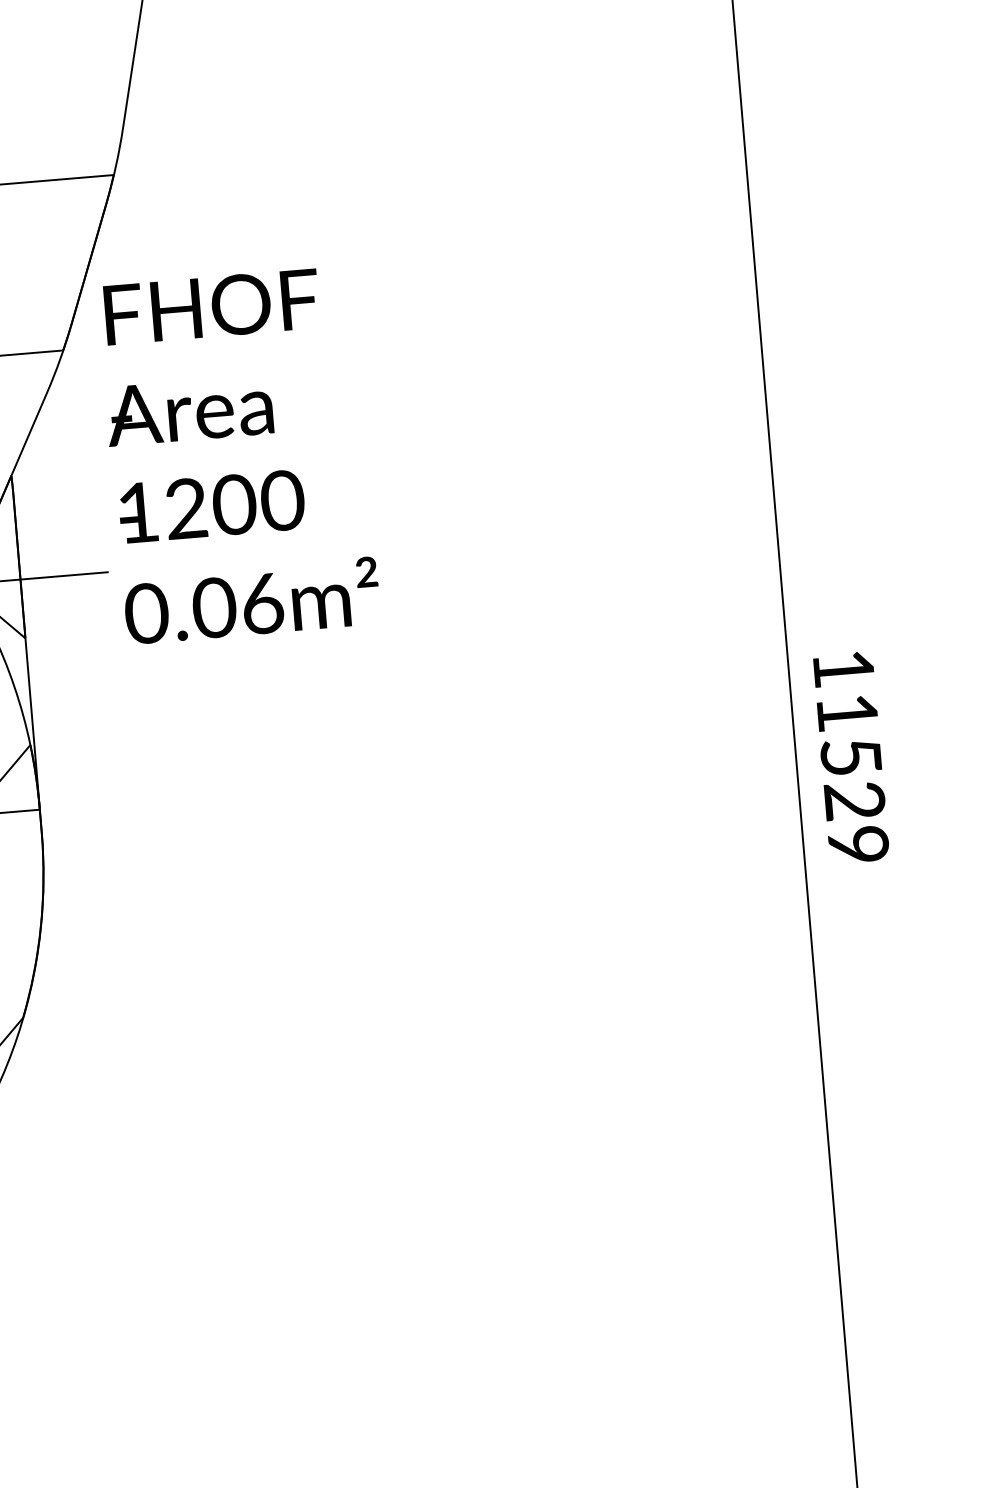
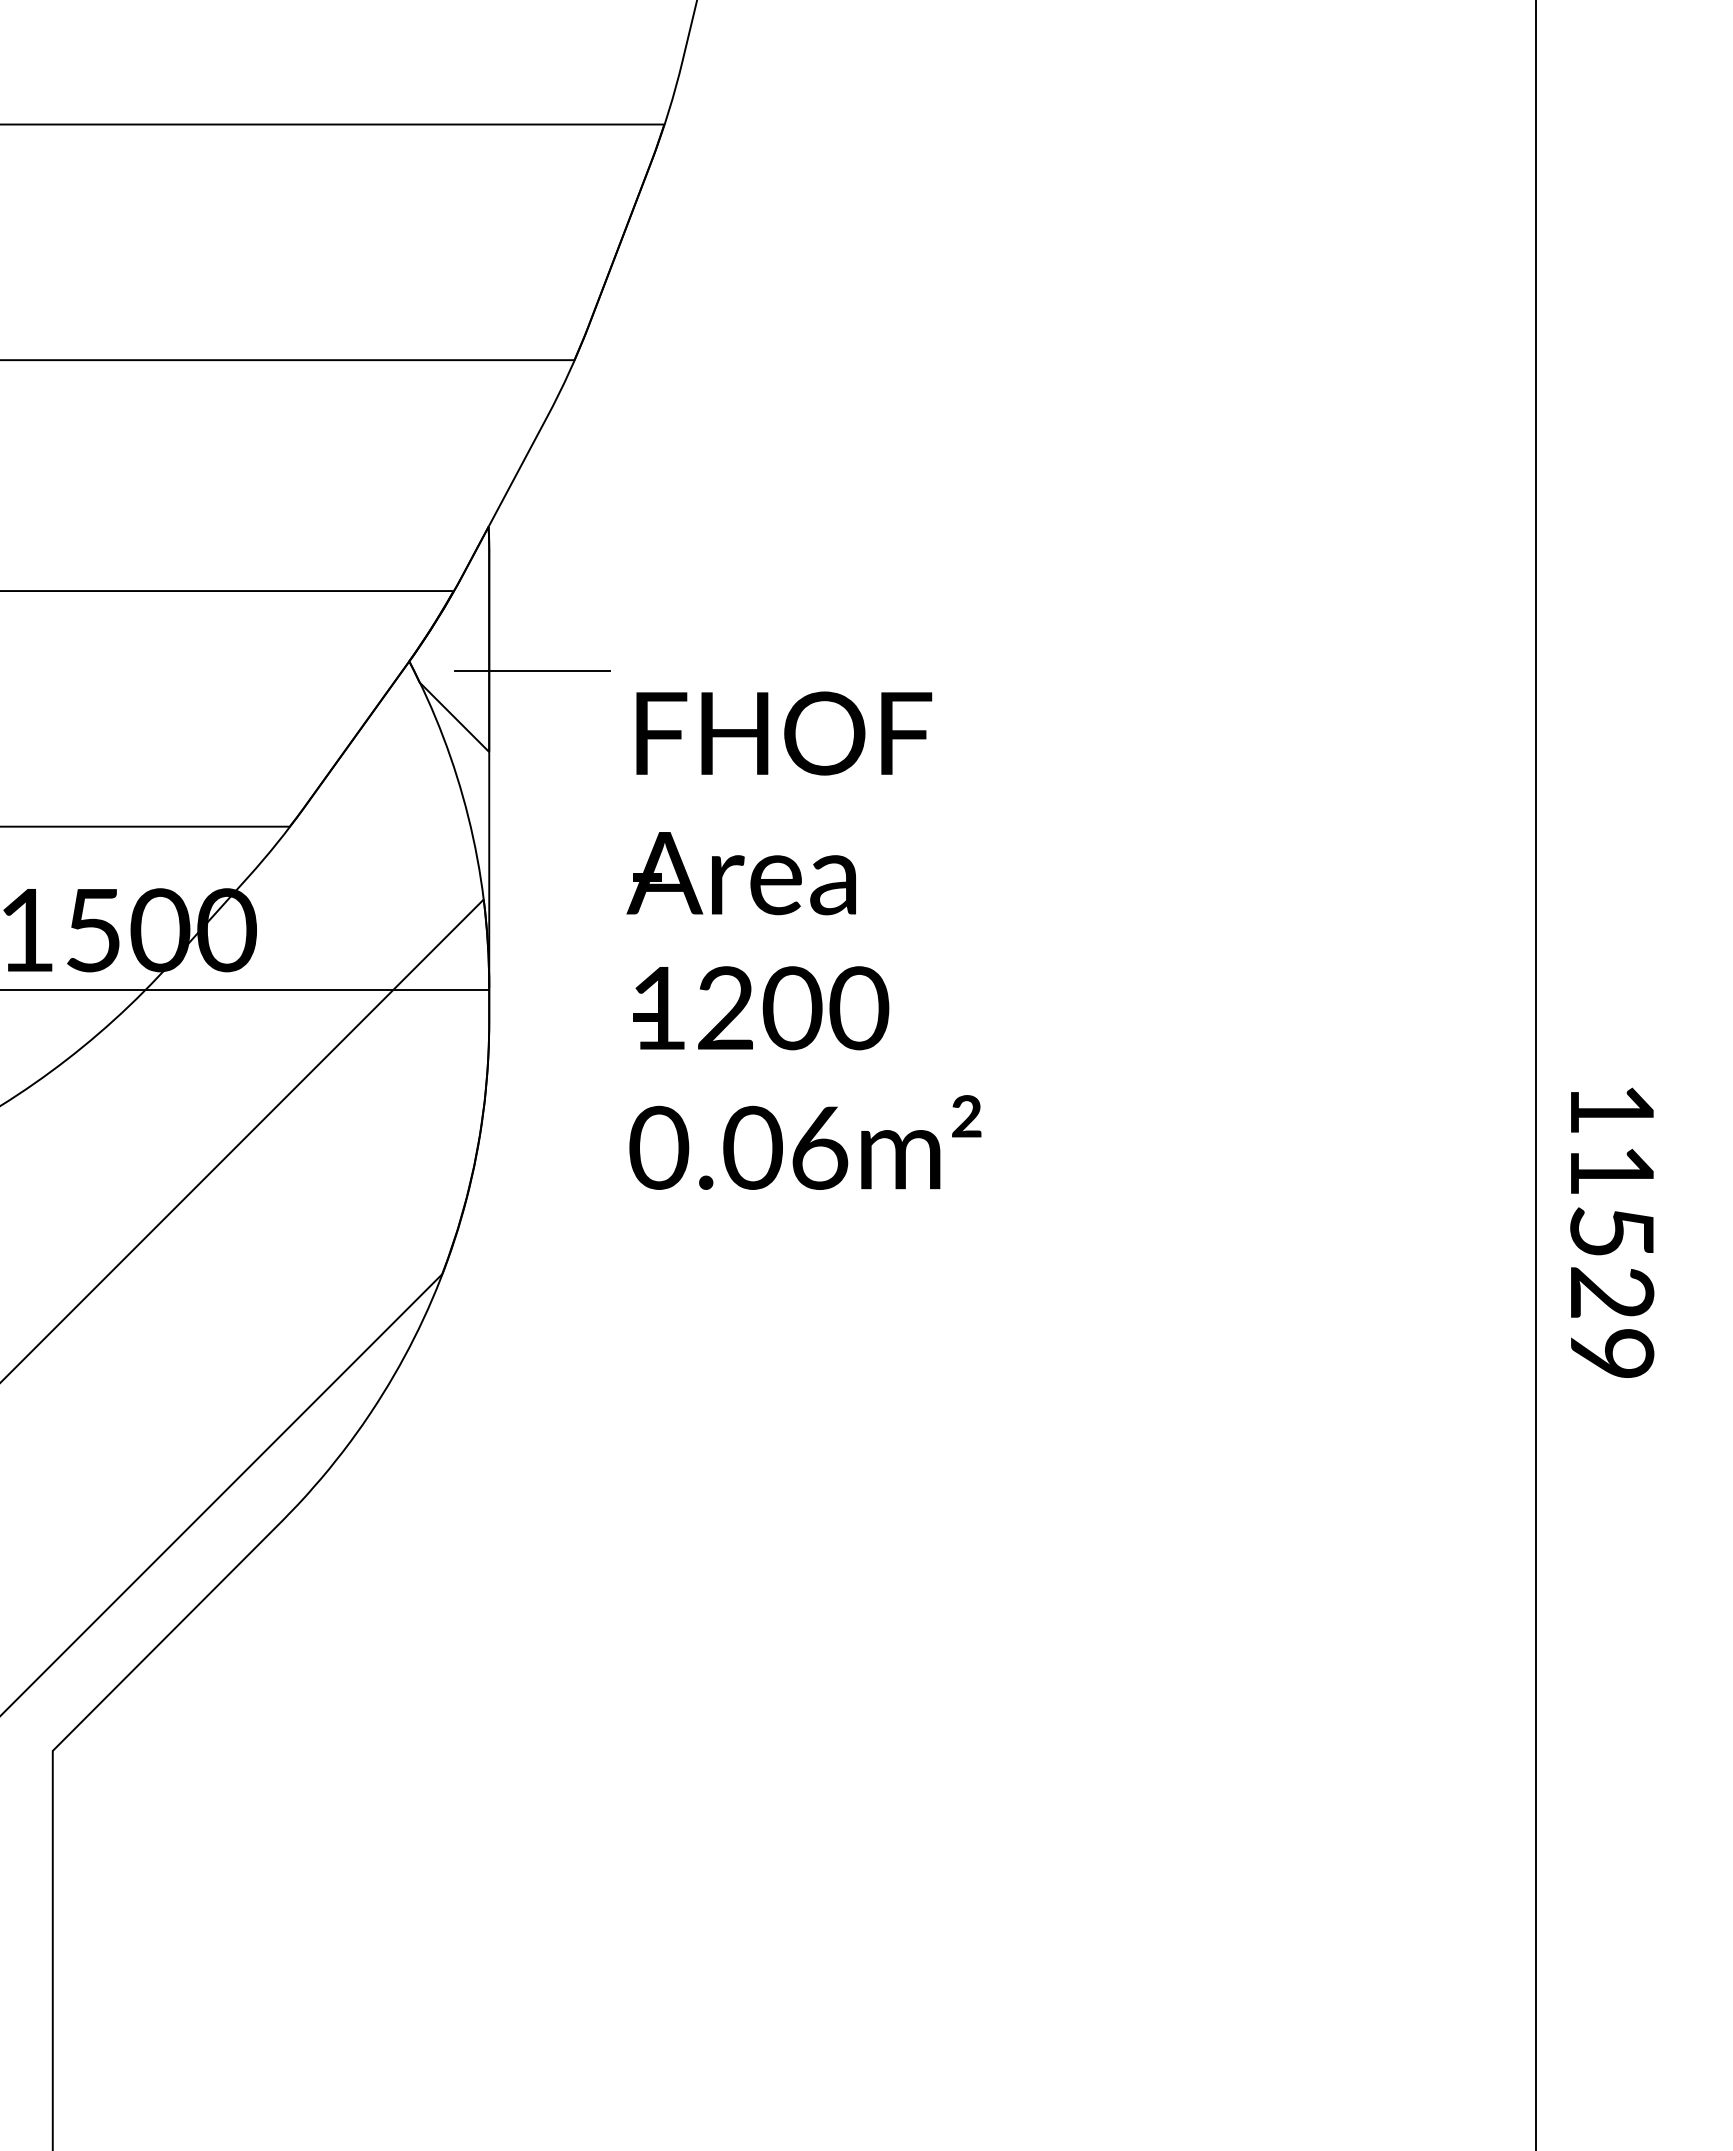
text: (238, 455) -> (803, 940), moved
text: (851, 757) -> (1612, 1232), moved

